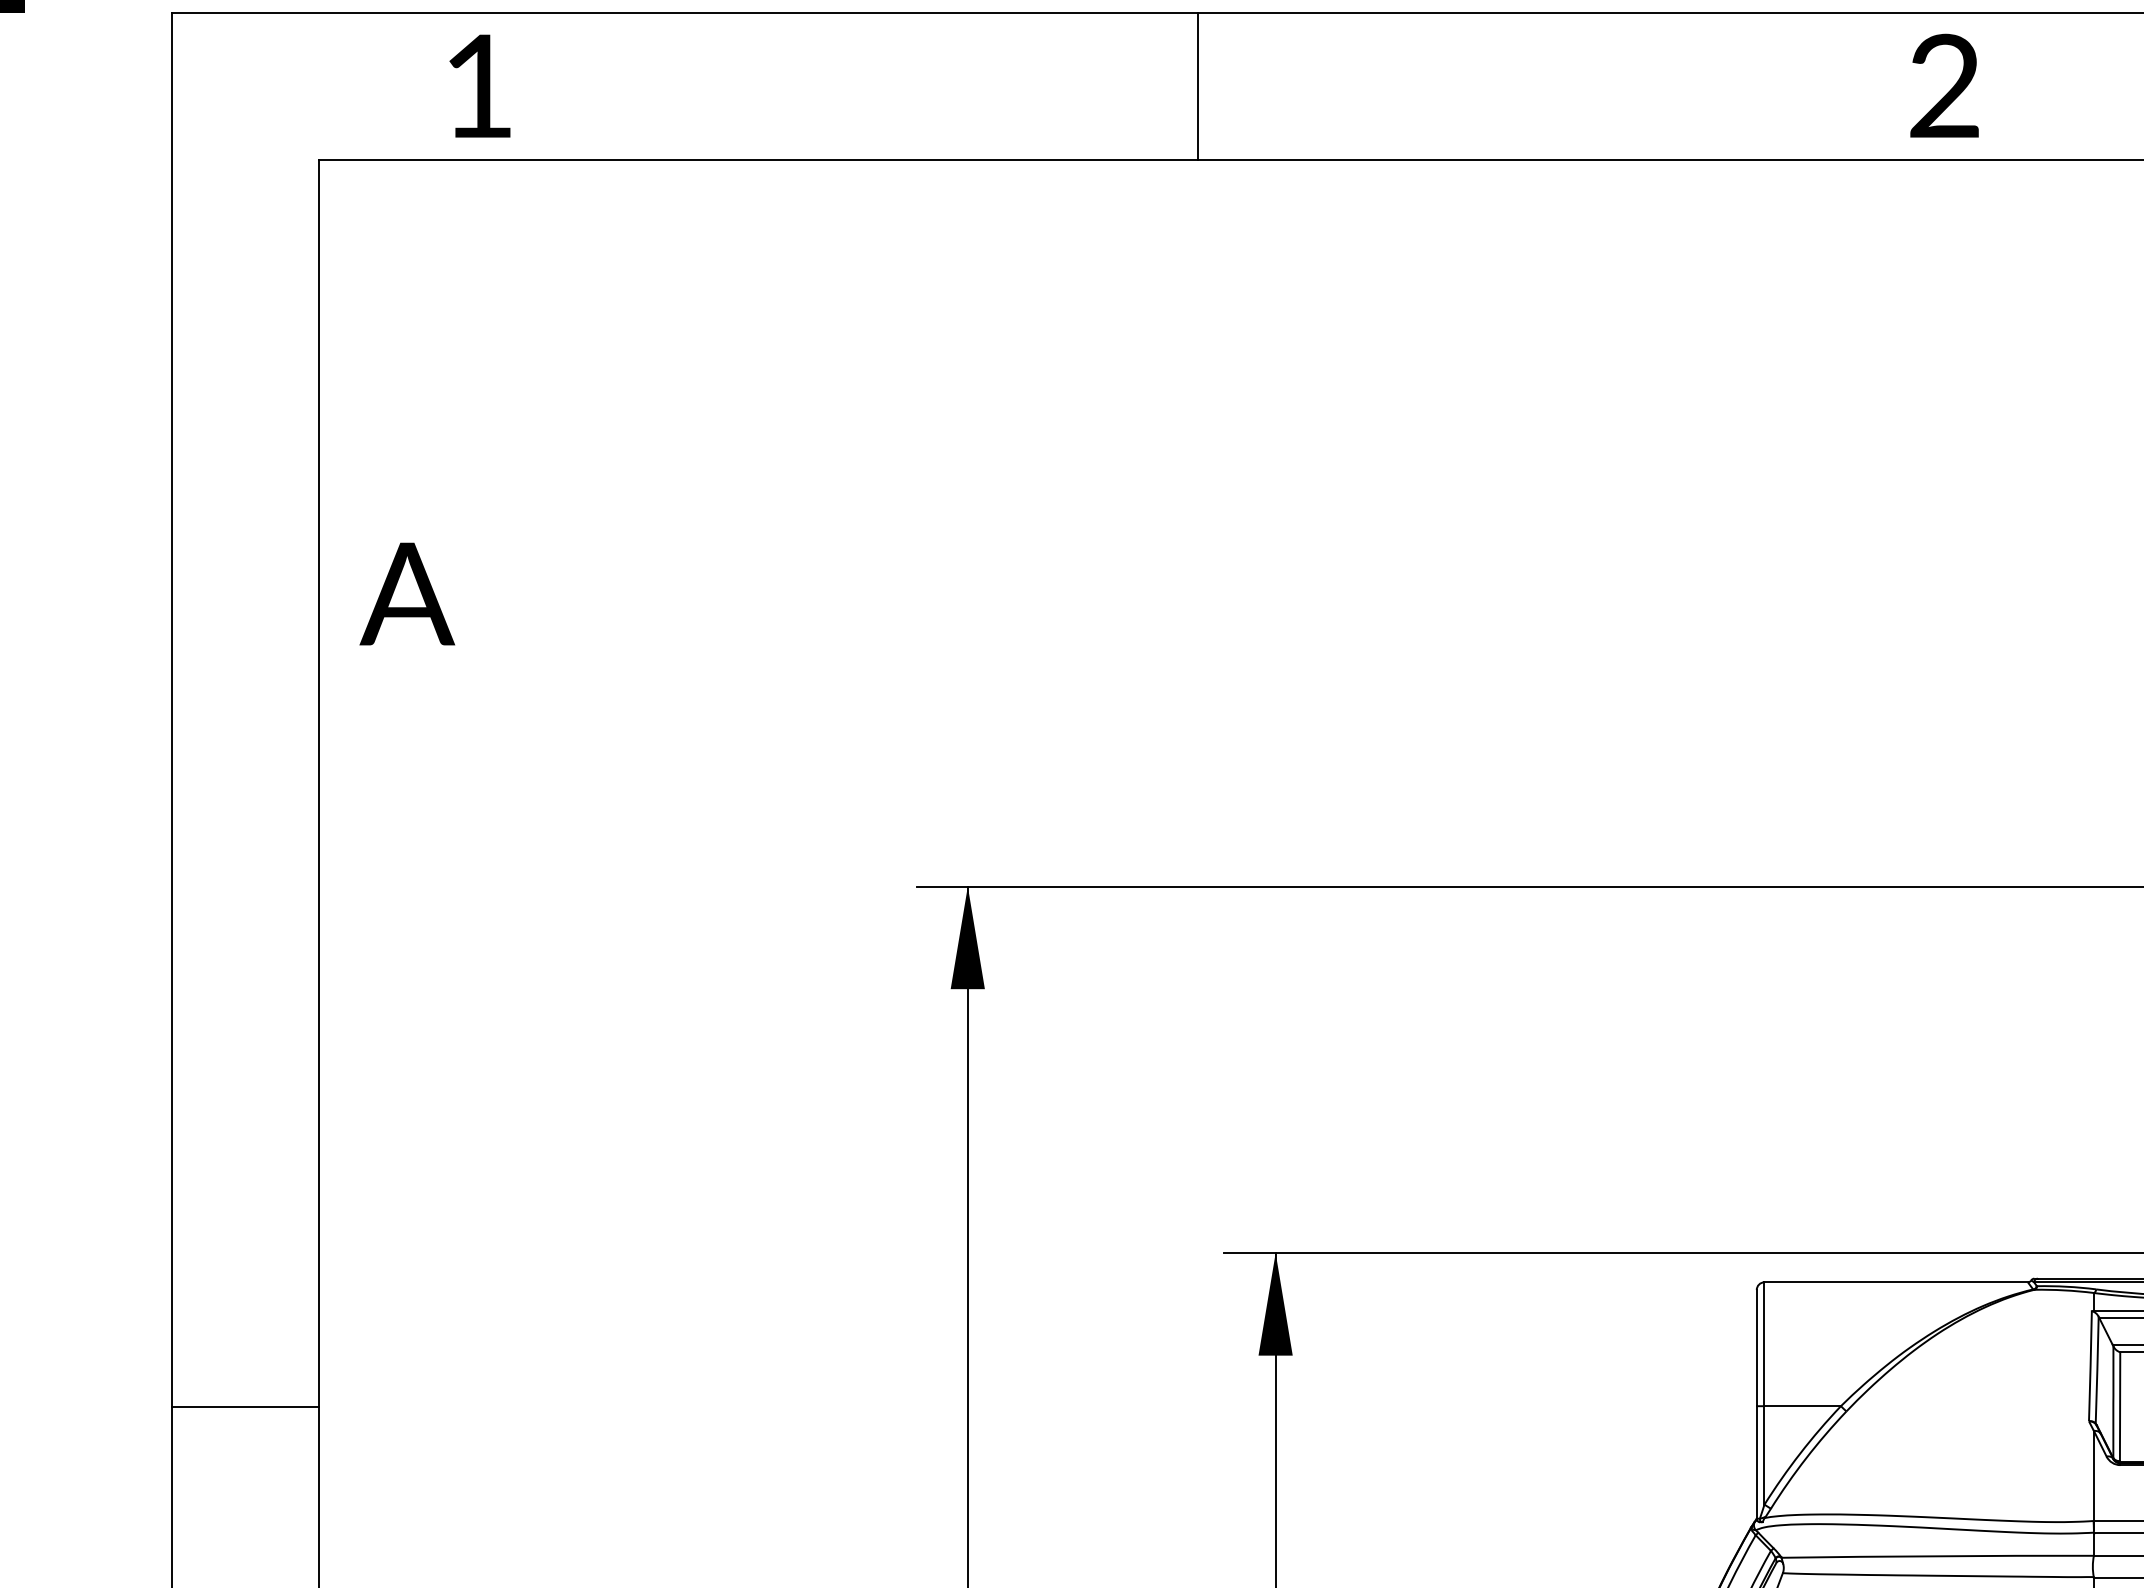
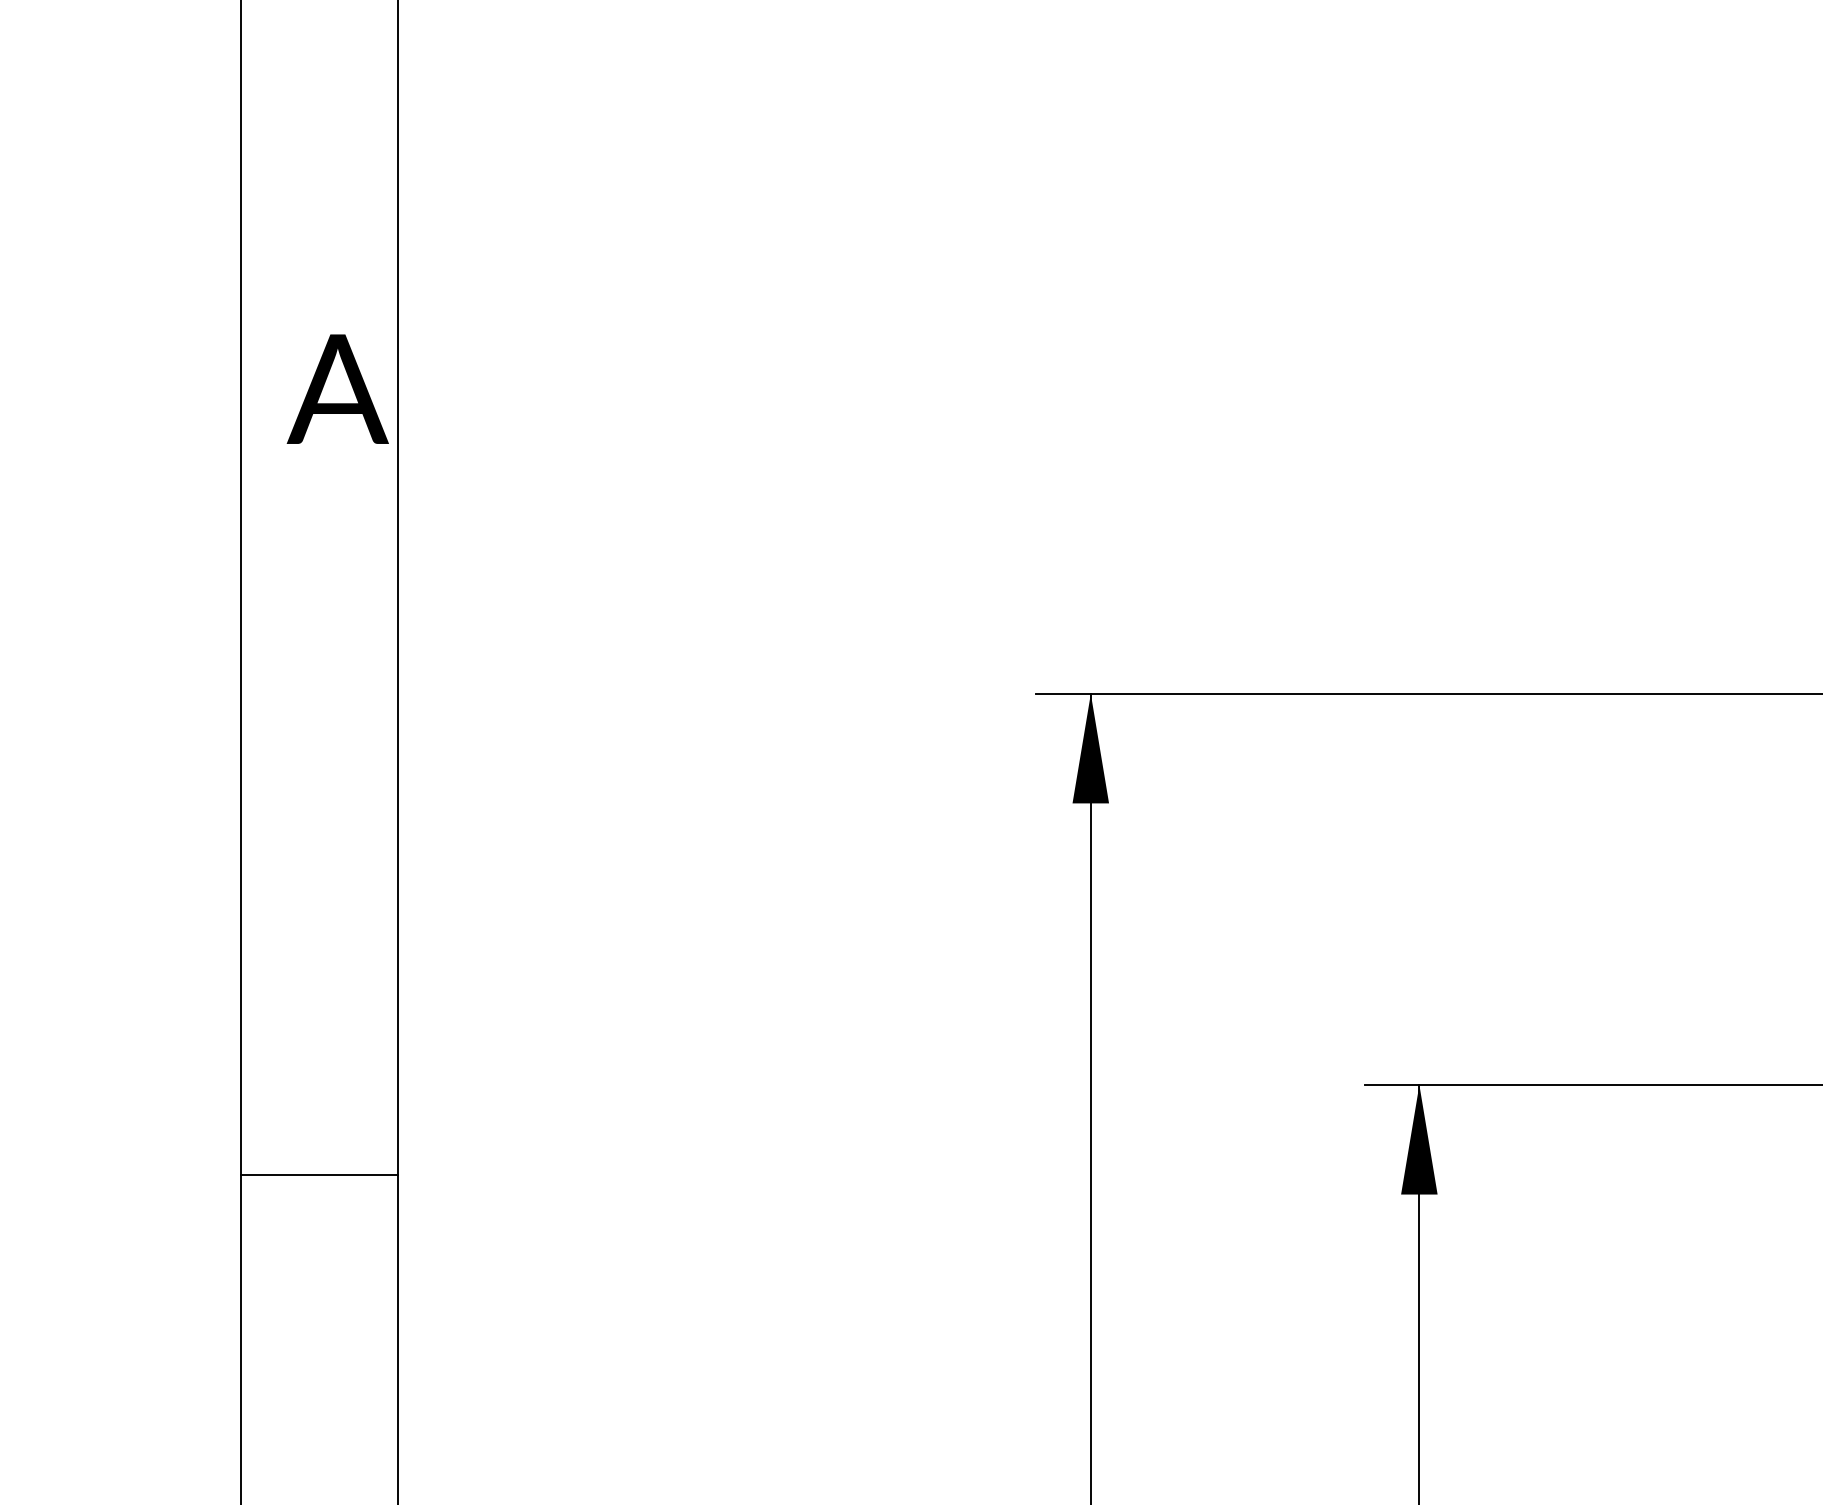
text: (407, 593) -> (338, 388), moved
line: (244, 1406) -> (318, 1175), moved

